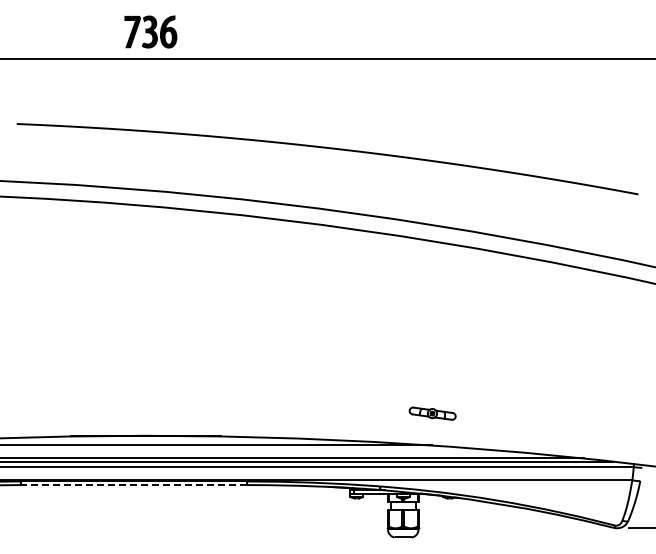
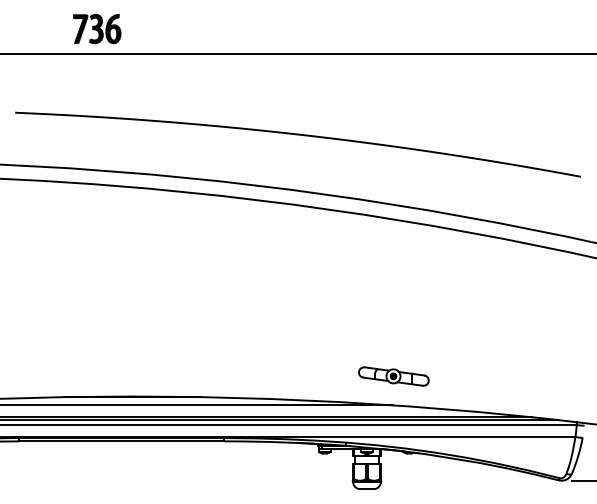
part: (150, 31) -> (96, 28), moved
part: (432, 413) -> (393, 376), size x1.67
line: (134, 485) -> (122, 441), dashed -> solid

